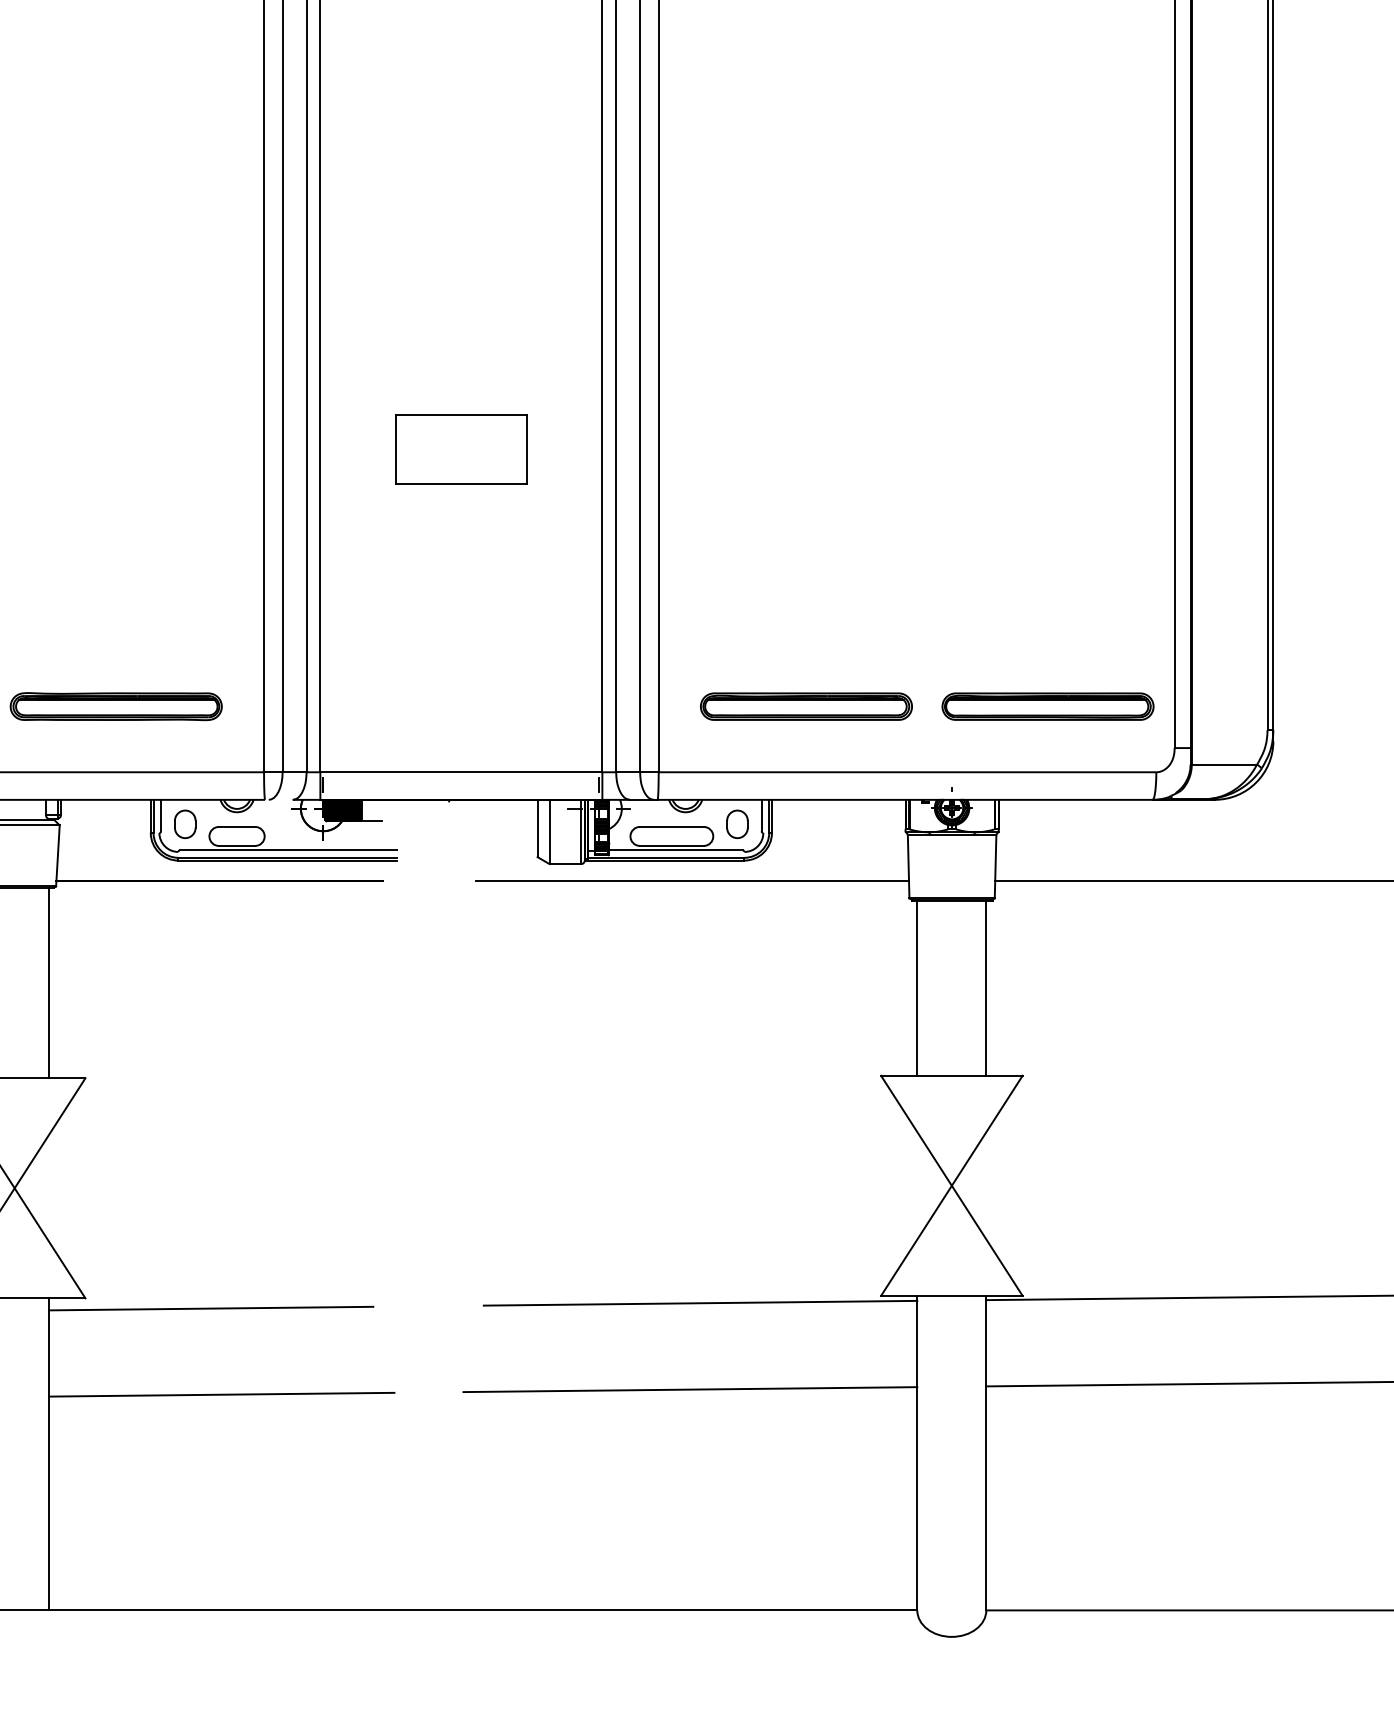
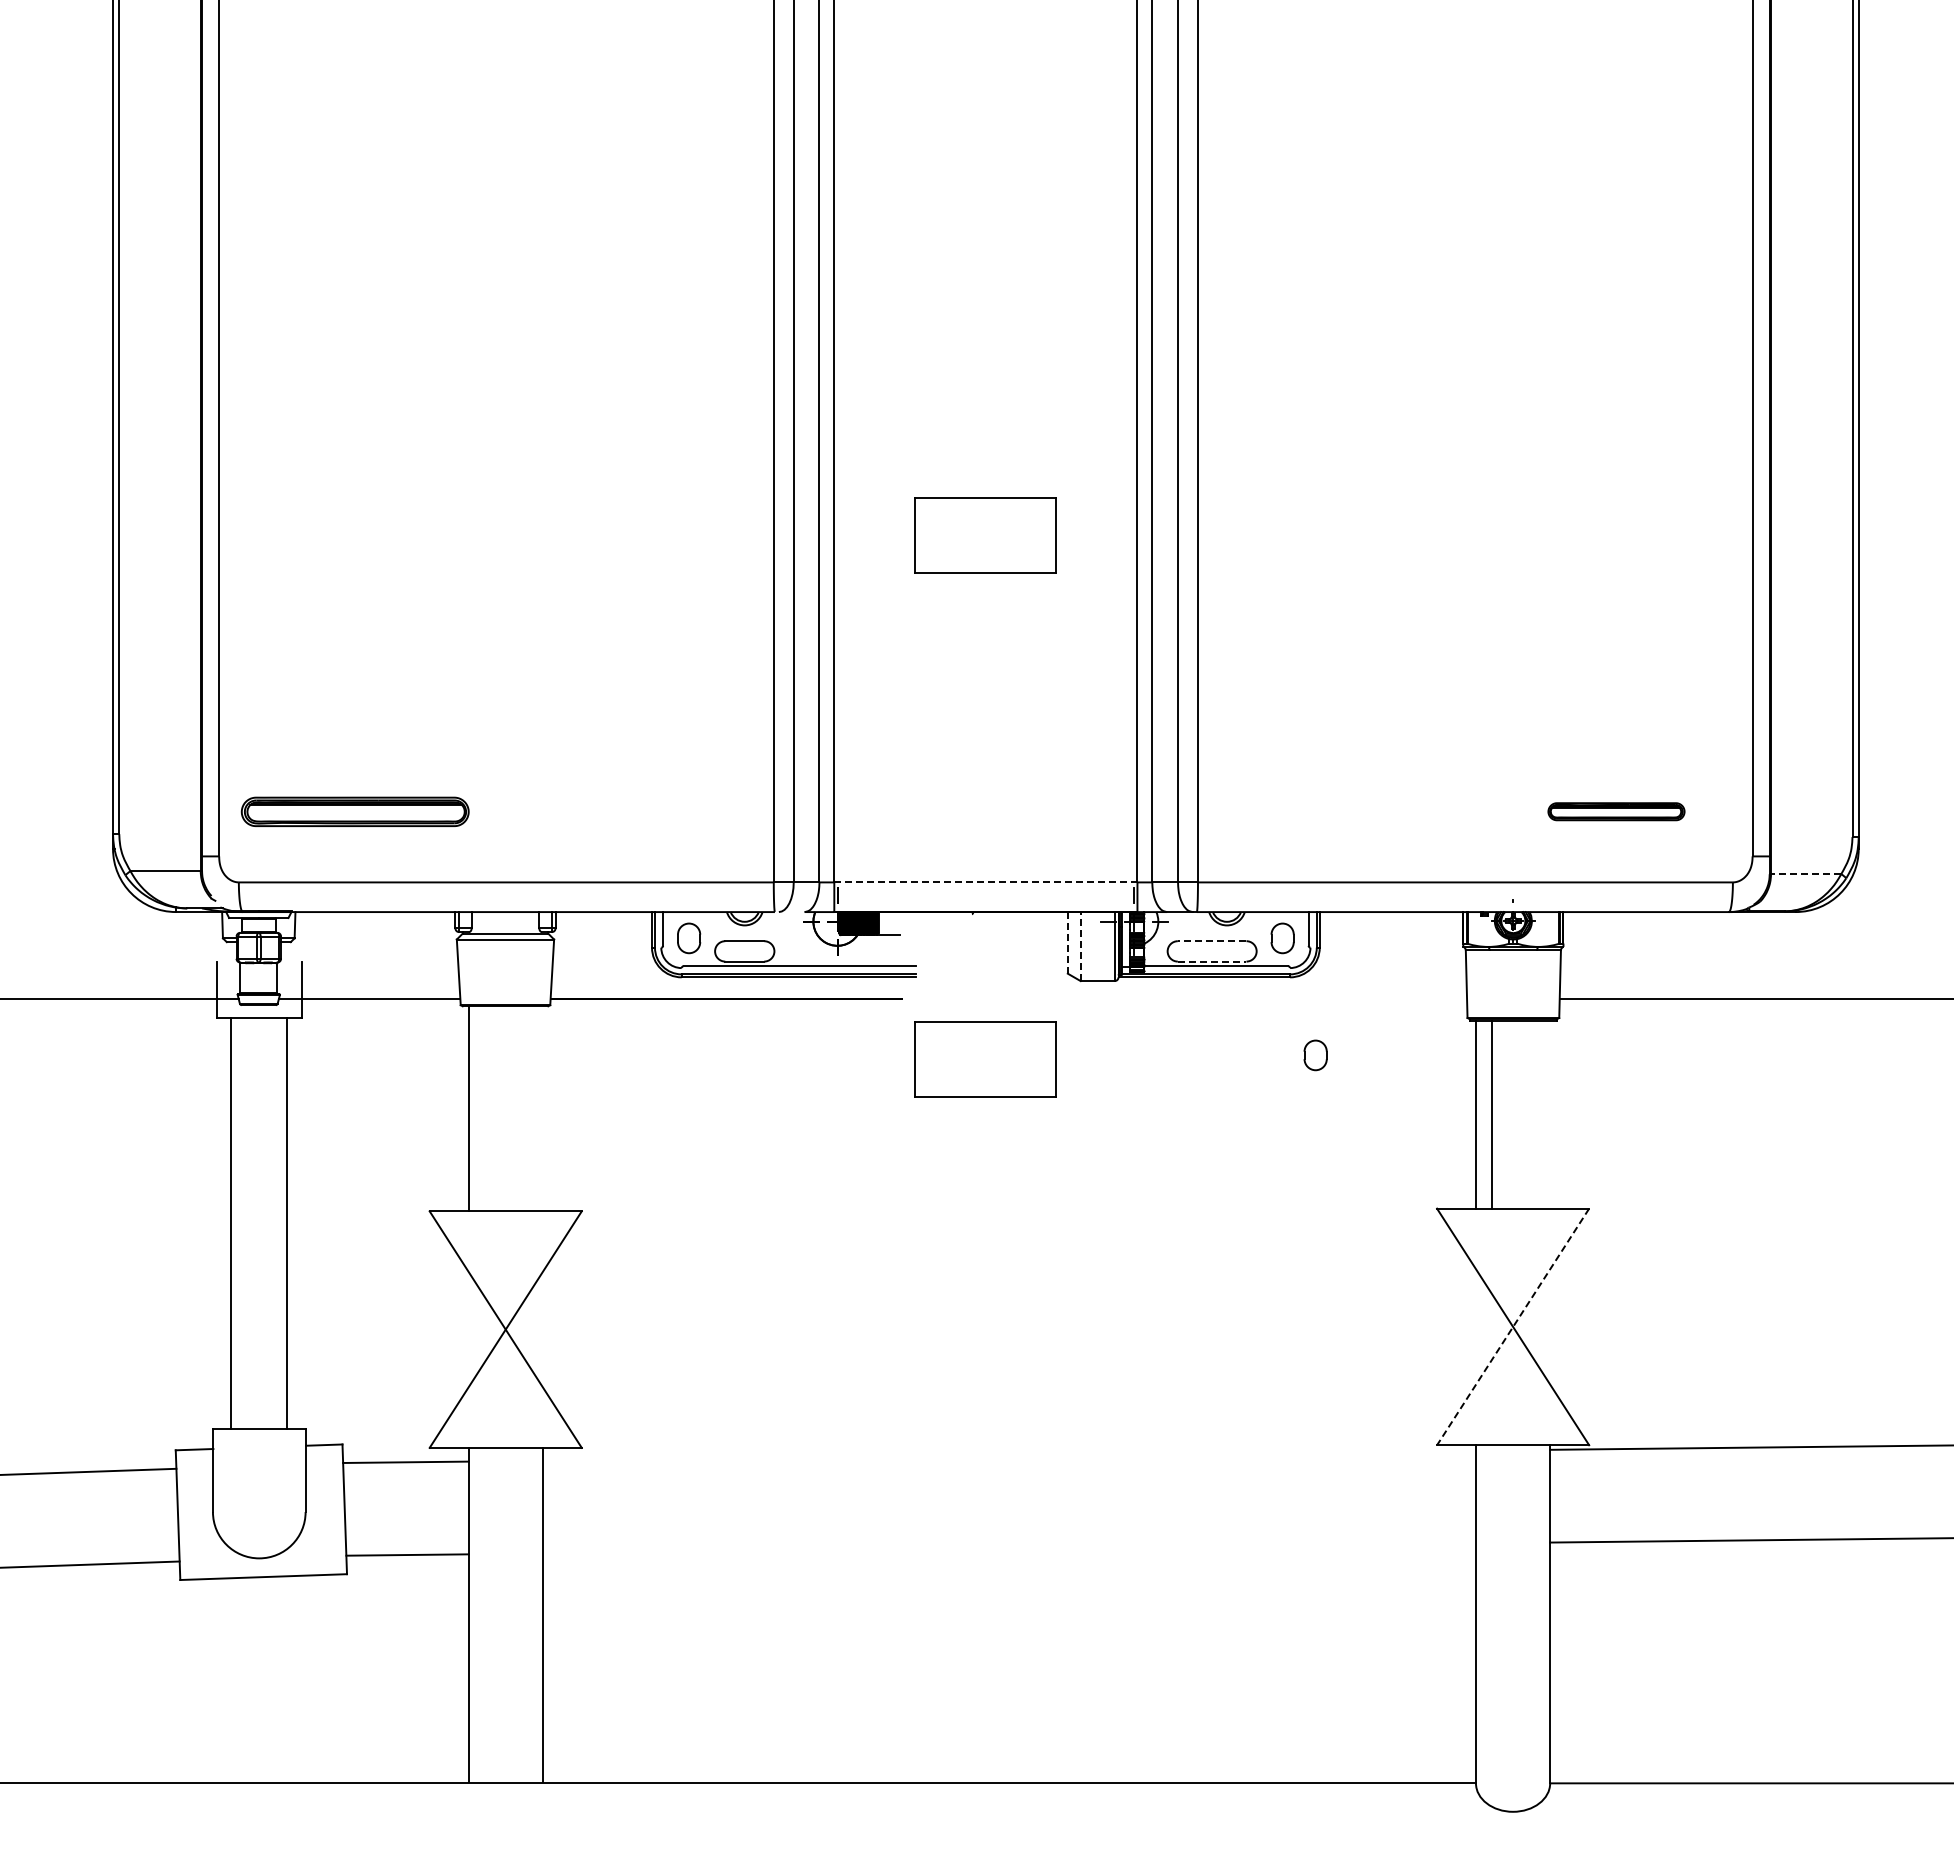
part: (115, 706) -> (614, 811), removed
part: (806, 706) -> (1356, 811), removed
part: (1048, 706) -> (1616, 811), size x0.6
line: (1223, 764) -> (1805, 874), solid -> dashed
line: (461, 772) -> (985, 882), solid -> dashed
line: (671, 827) -> (1211, 941), solid -> dashed
line: (537, 828) -> (1067, 942), solid -> dashed
line: (549, 831) -> (1080, 946), solid -> dashed
line: (672, 845) -> (1212, 961), solid -> dashed
line: (692, 880) -> (1234, 998), removed
part: (768, 933) -> (1315, 1055), added
part: (461, 937) -> (985, 1059), added
line: (48, 982) -> (542, 1108), removed
line: (986, 988) -> (1492, 1114), moved
line: (952, 1185) -> (1513, 1326), solid -> dashed
line: (700, 1302) -> (1242, 1452), removed
line: (210, 1308) -> (716, 1458), removed
line: (689, 1389) -> (1231, 1545), removed
line: (221, 1394) -> (727, 1551), removed

